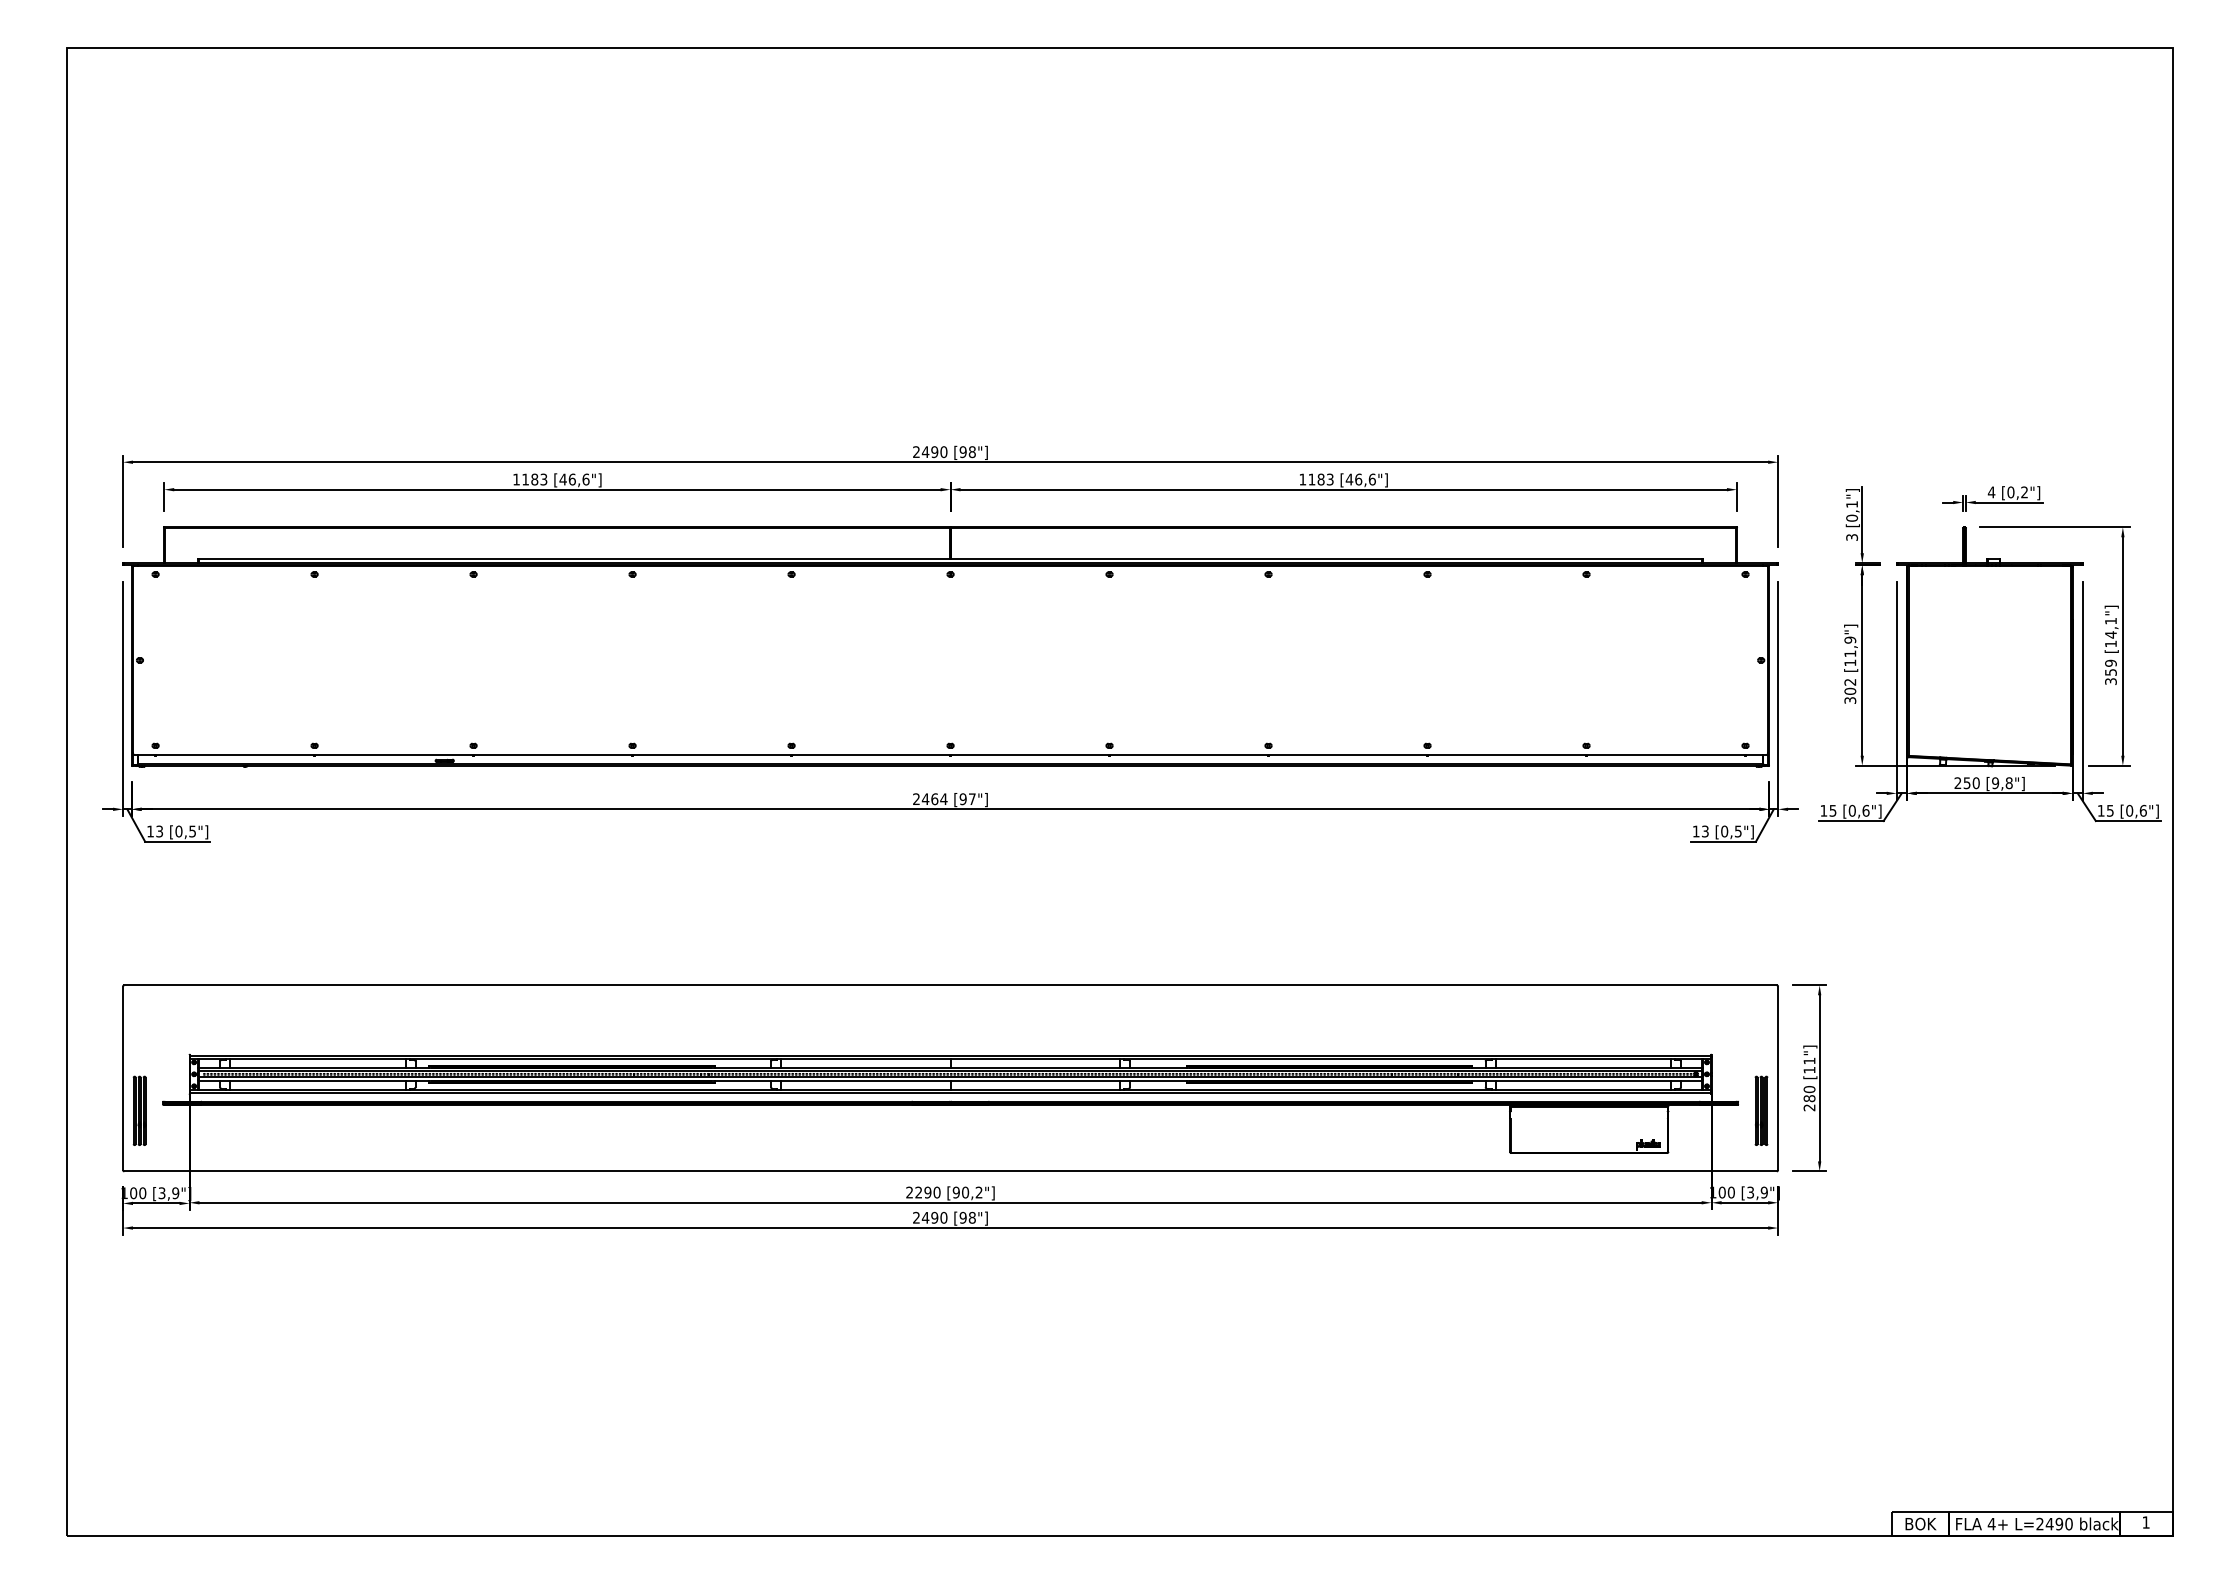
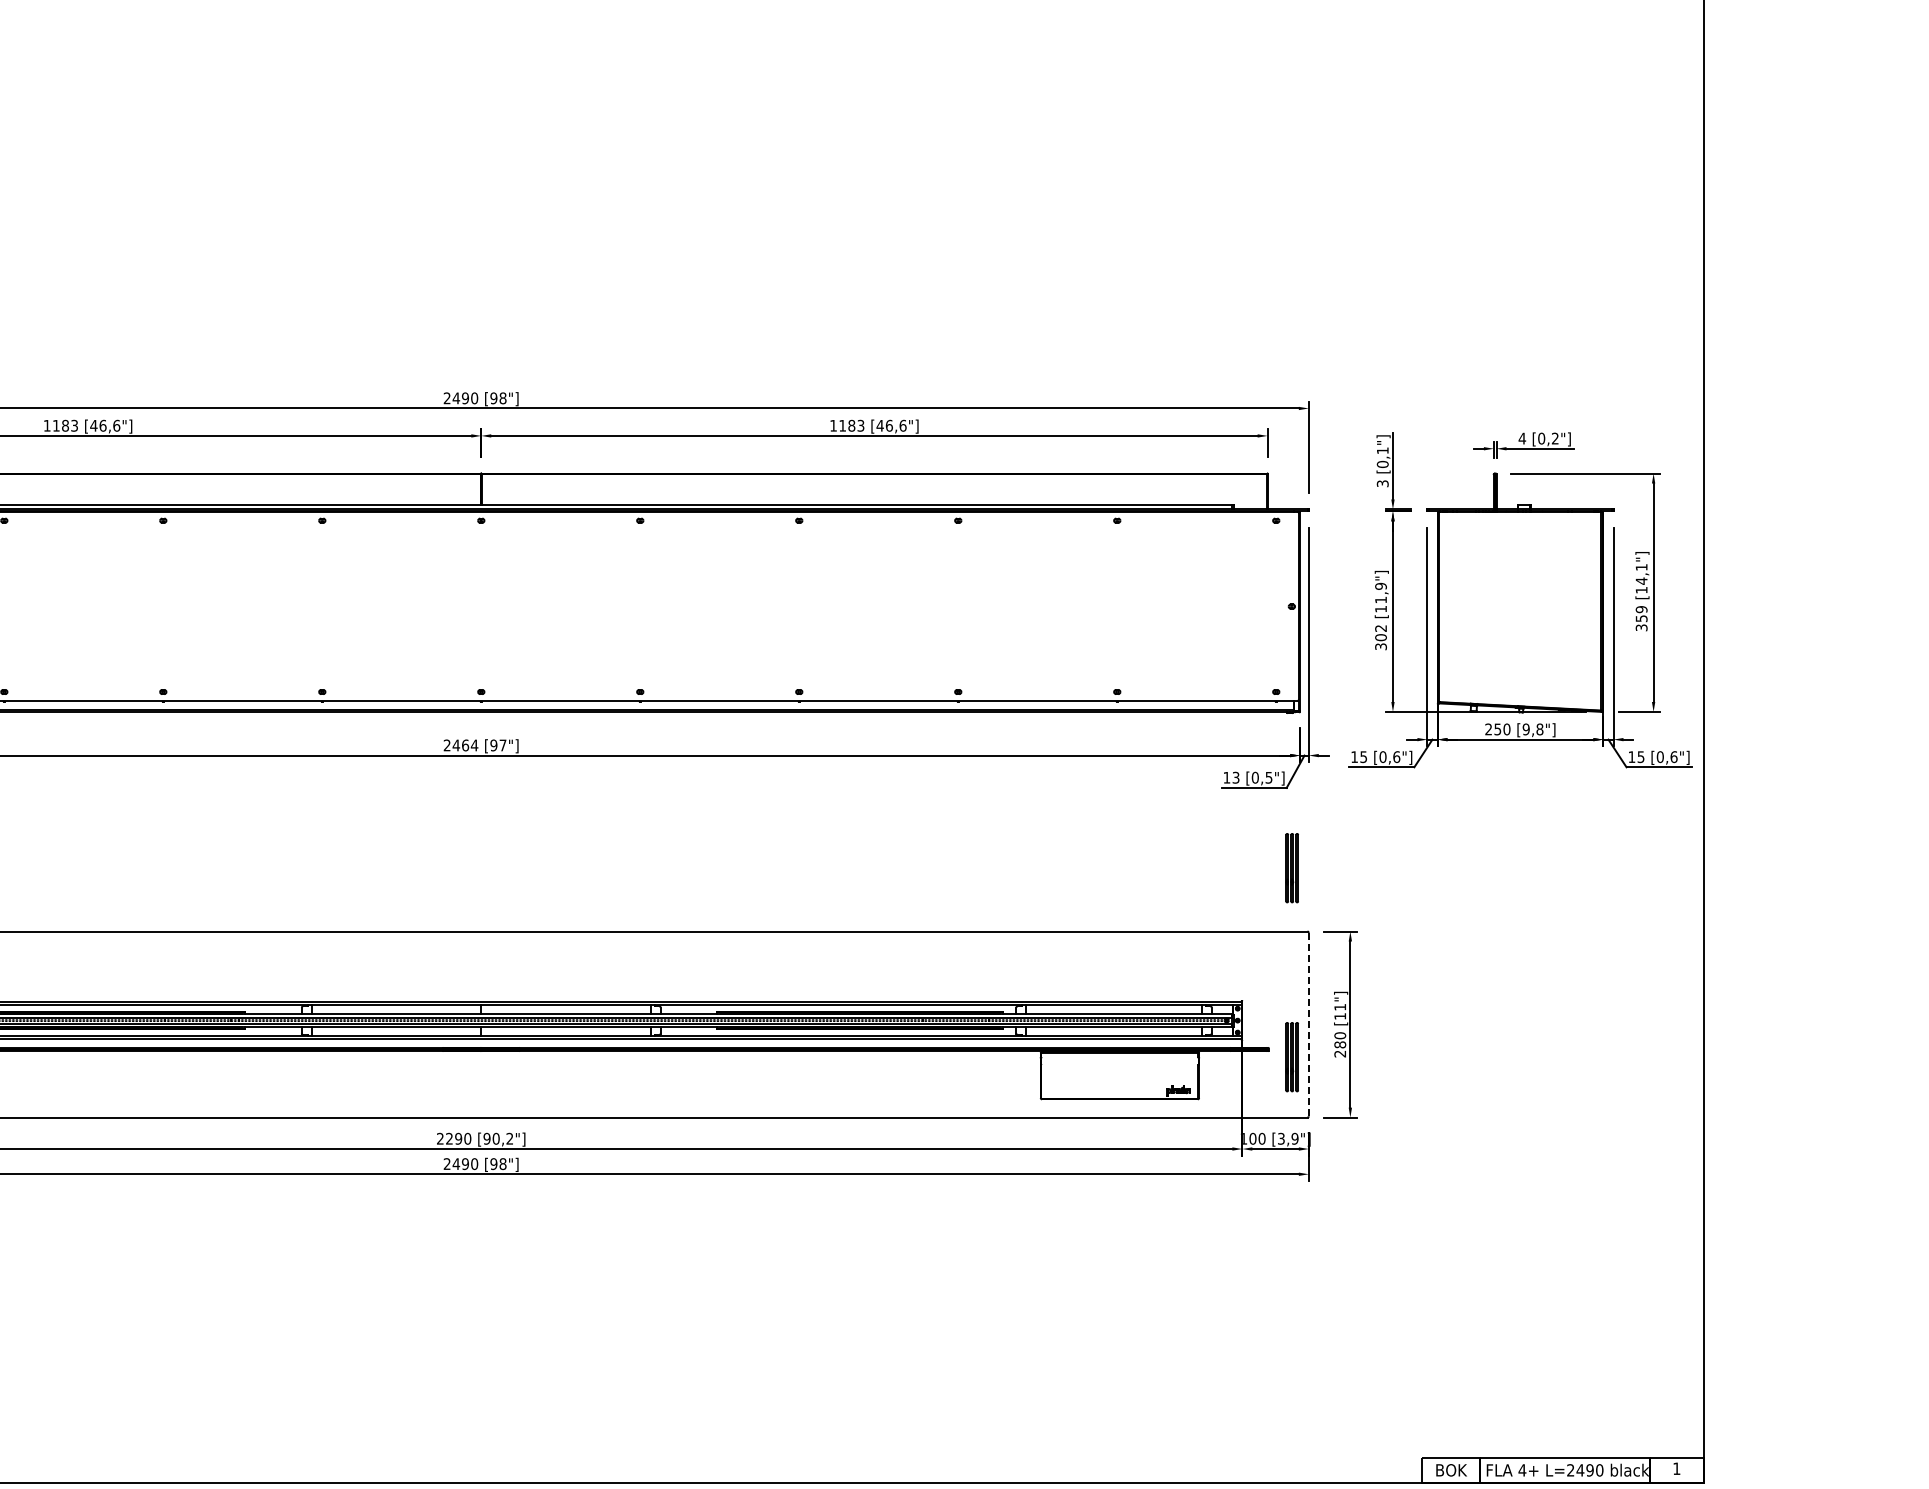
part: (1761, 921) -> (1292, 867), added
line: (1778, 1078) -> (1309, 1024), solid -> dashed

